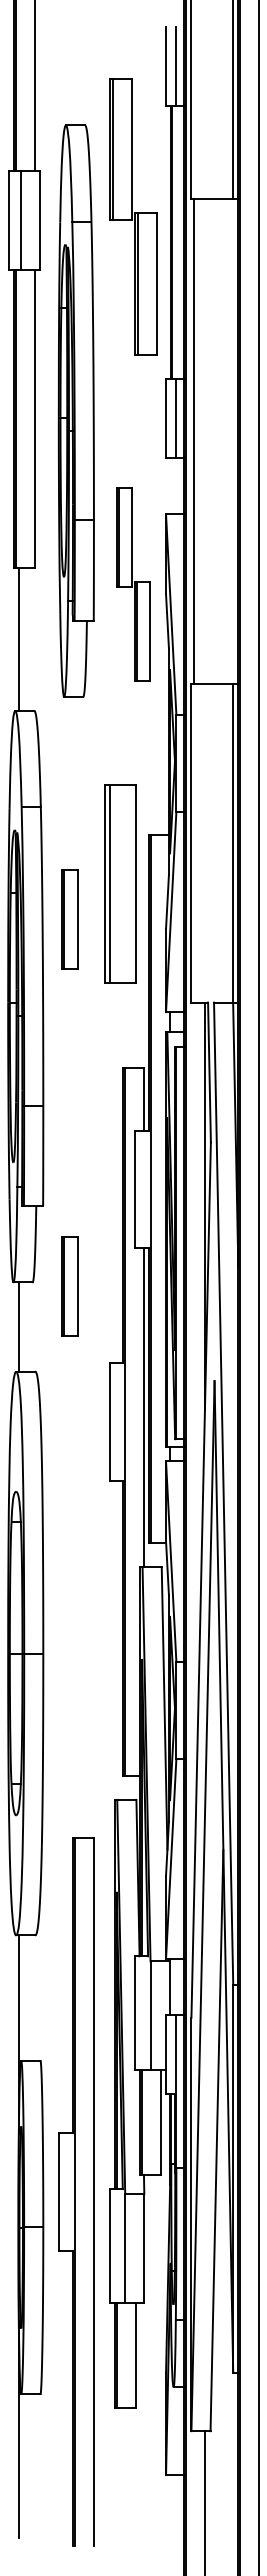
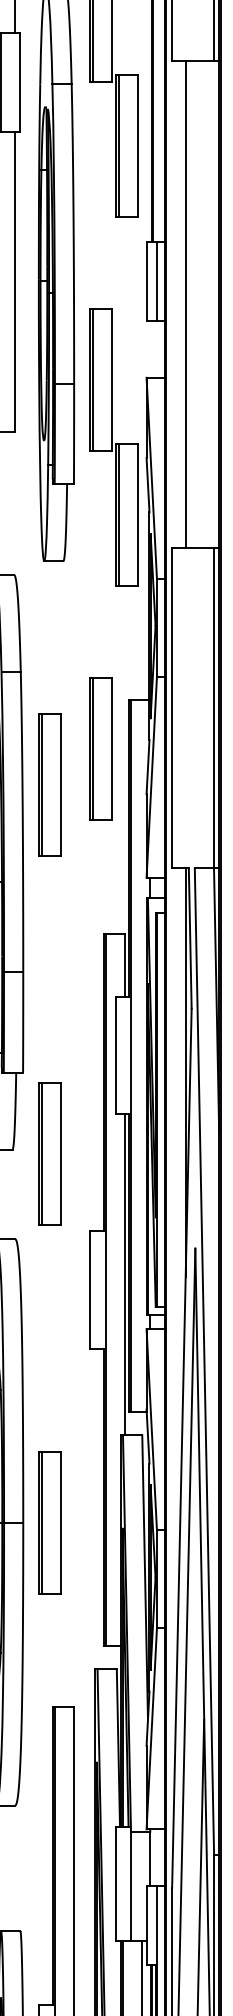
line: (193, 441) -> (185, 304), moved
part: (133, 583) -> (113, 447), size x1.43
part: (120, 883) -> (100, 748), size x0.71
part: (69, 919) -> (49, 784), size x1.43
part: (69, 1286) -> (49, 1153), size x1.43
part: (69, 1653) -> (49, 1522), added

